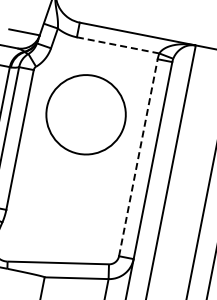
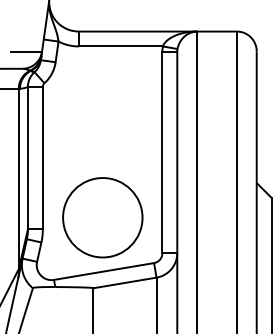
line: (117, 45) -> (120, 46), dashed -> solid
circle: (85, 114) -> (102, 217), moved
line: (138, 157) -> (162, 152), dashed -> solid

